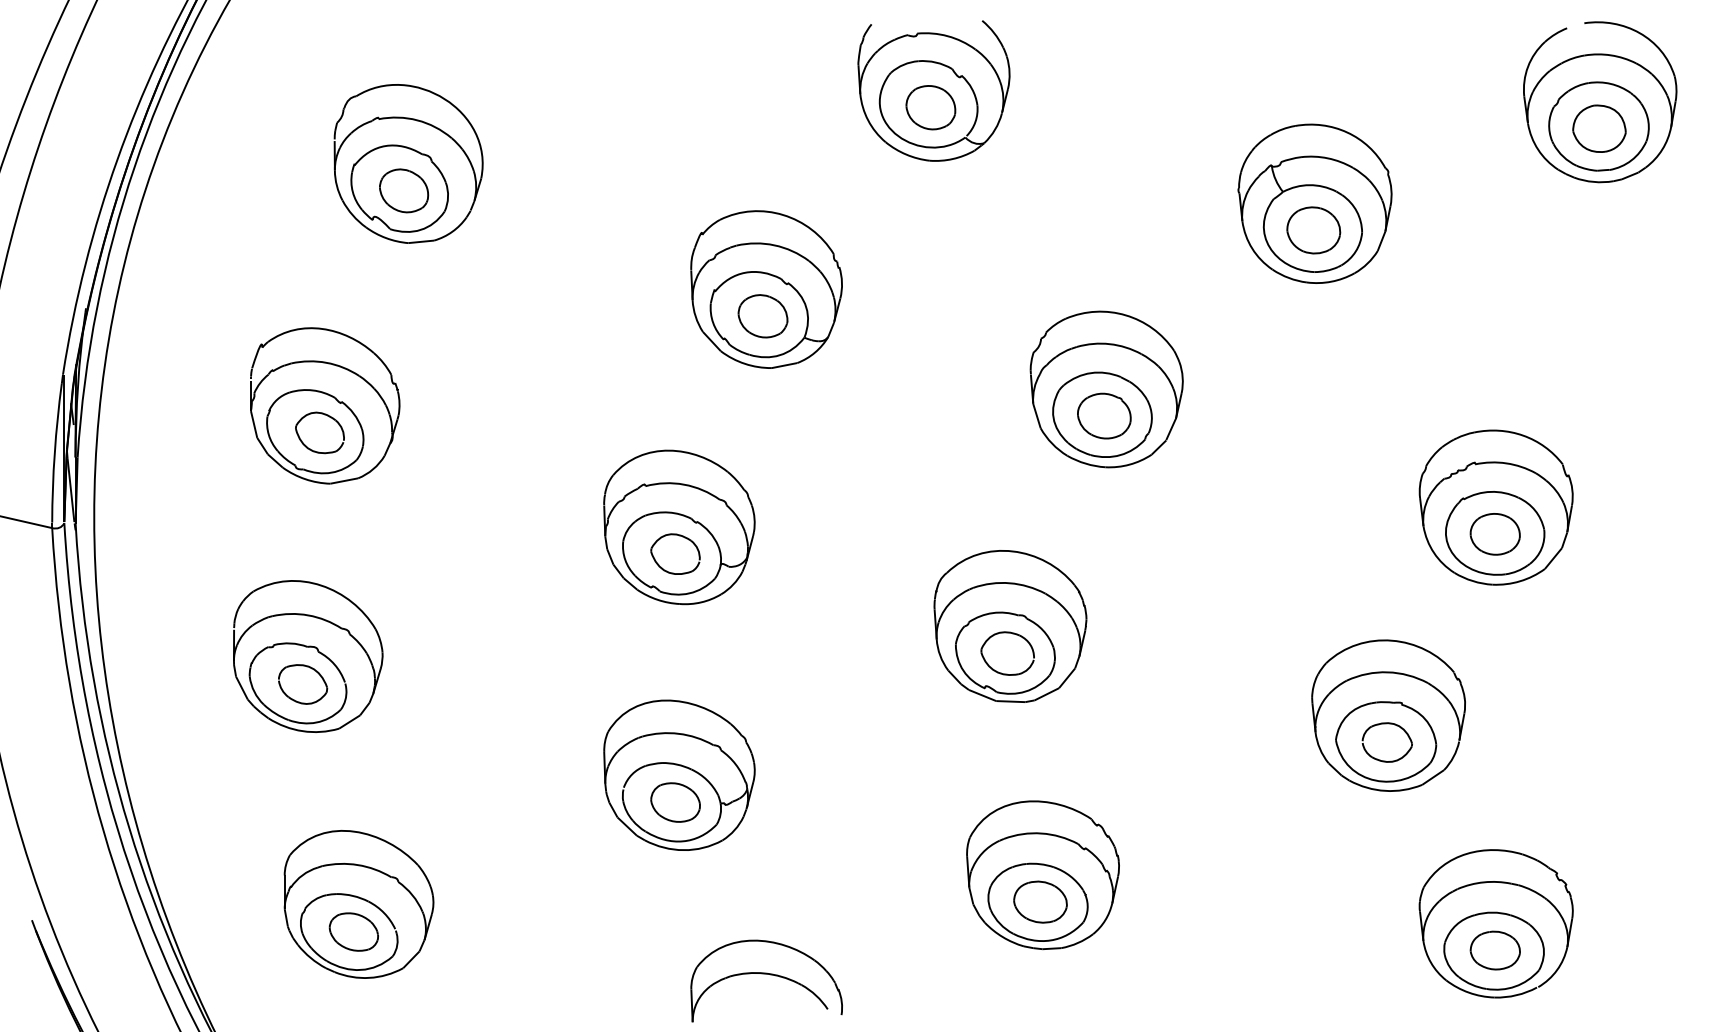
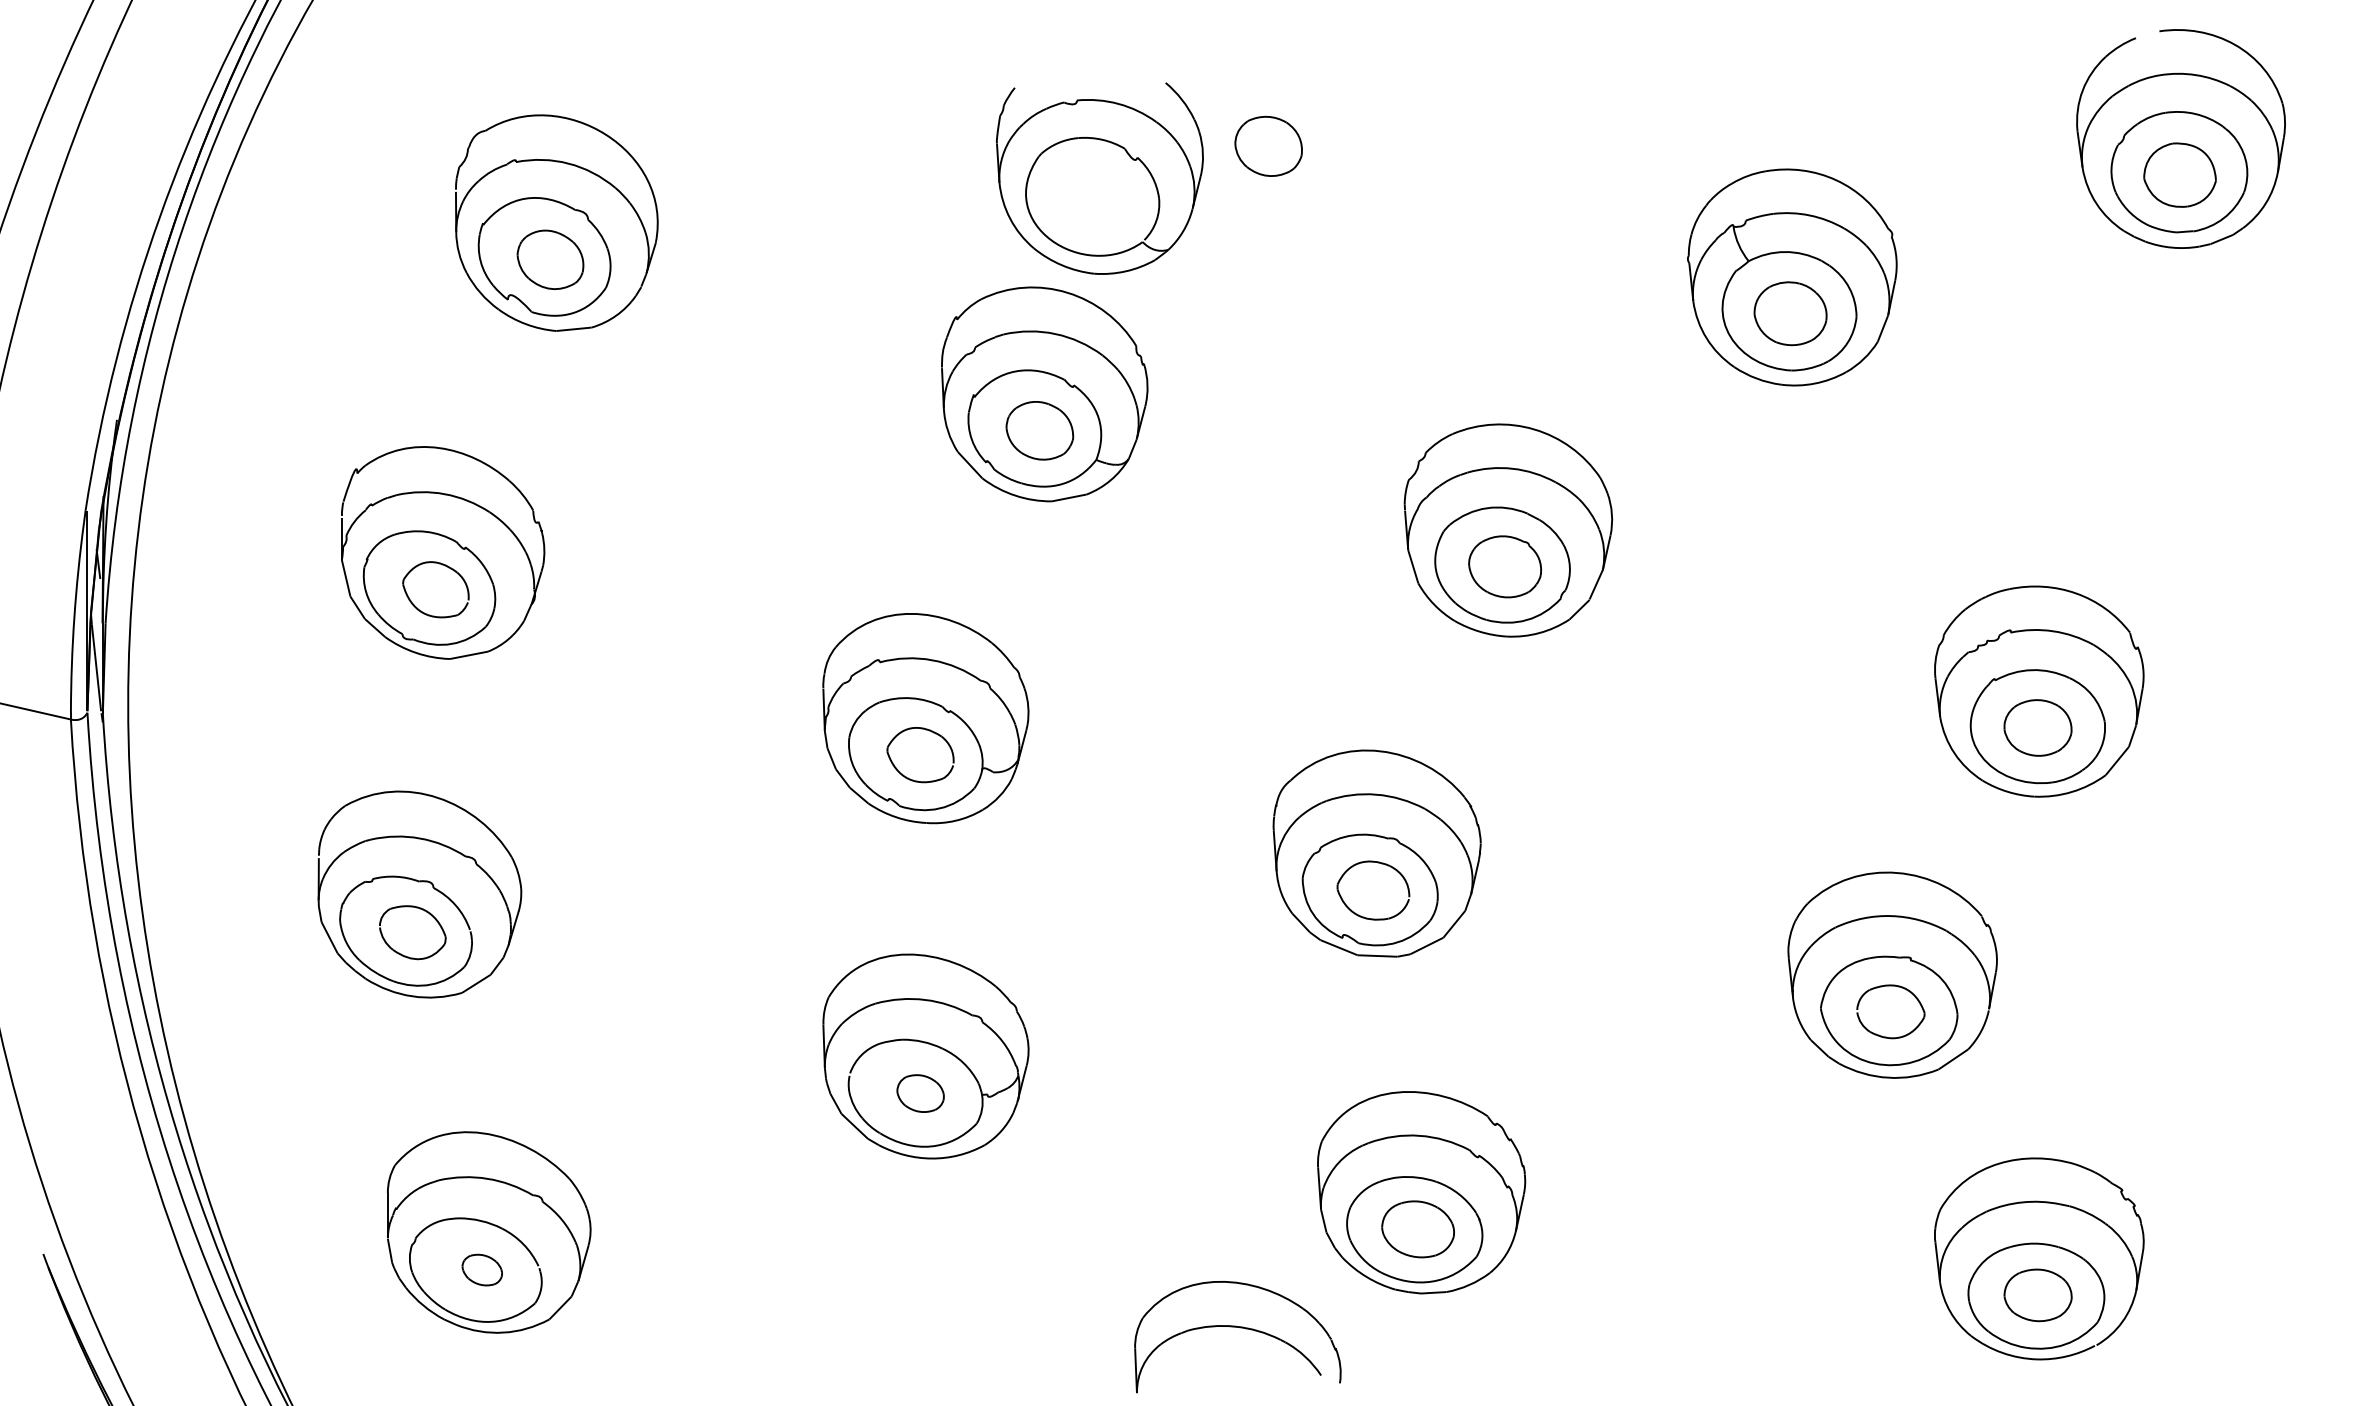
part: (933, 90) -> (1099, 178), moved
part: (675, 802) -> (920, 1093), size x0.7
part: (354, 931) -> (482, 1269), size x0.6
part: (768, 974) -> (1240, 1328), moved

